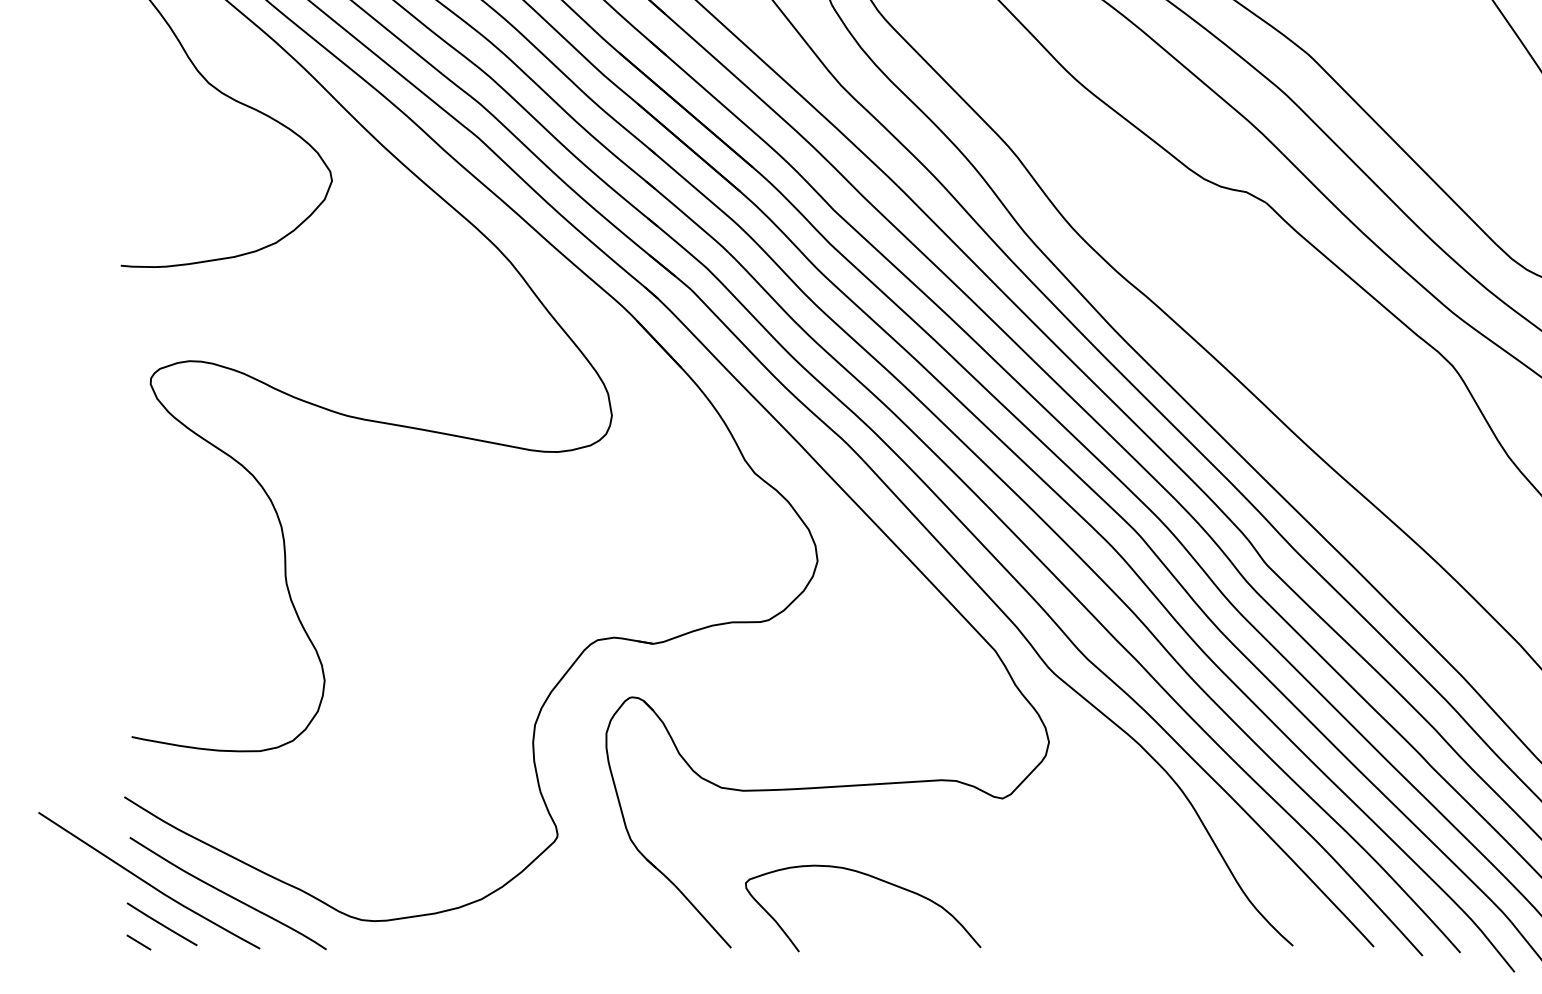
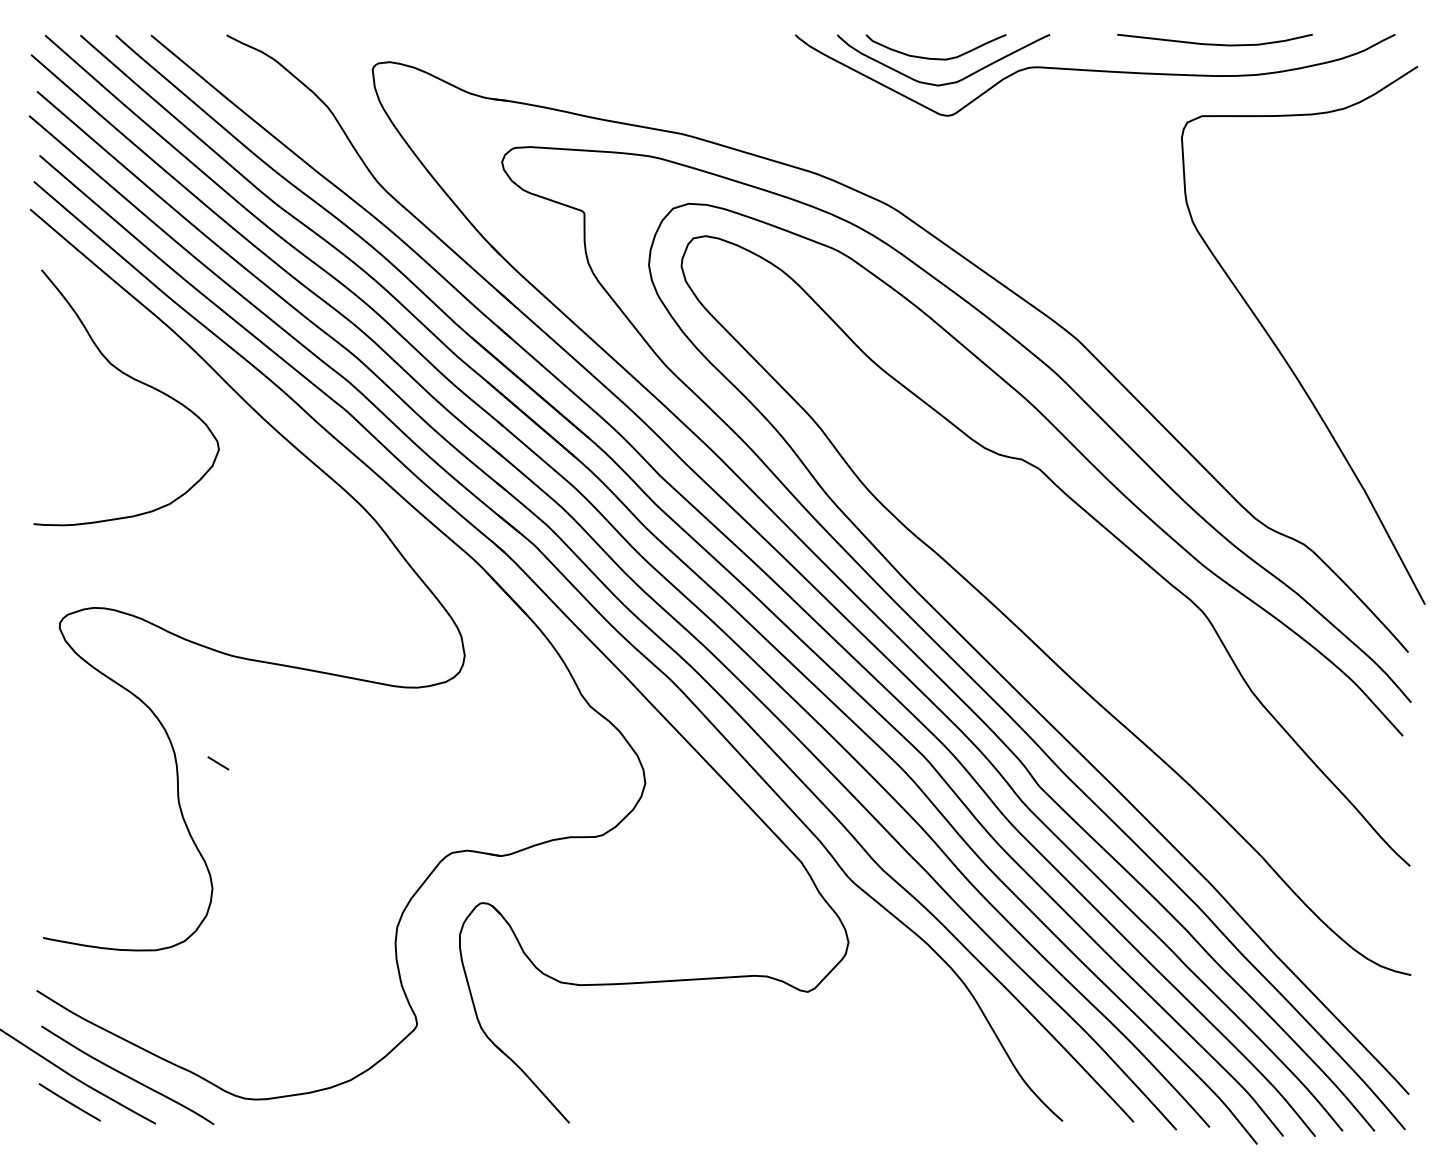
curve: (877, 880) -> (697, 1063), removed
line: (139, 942) -> (218, 763), moved

